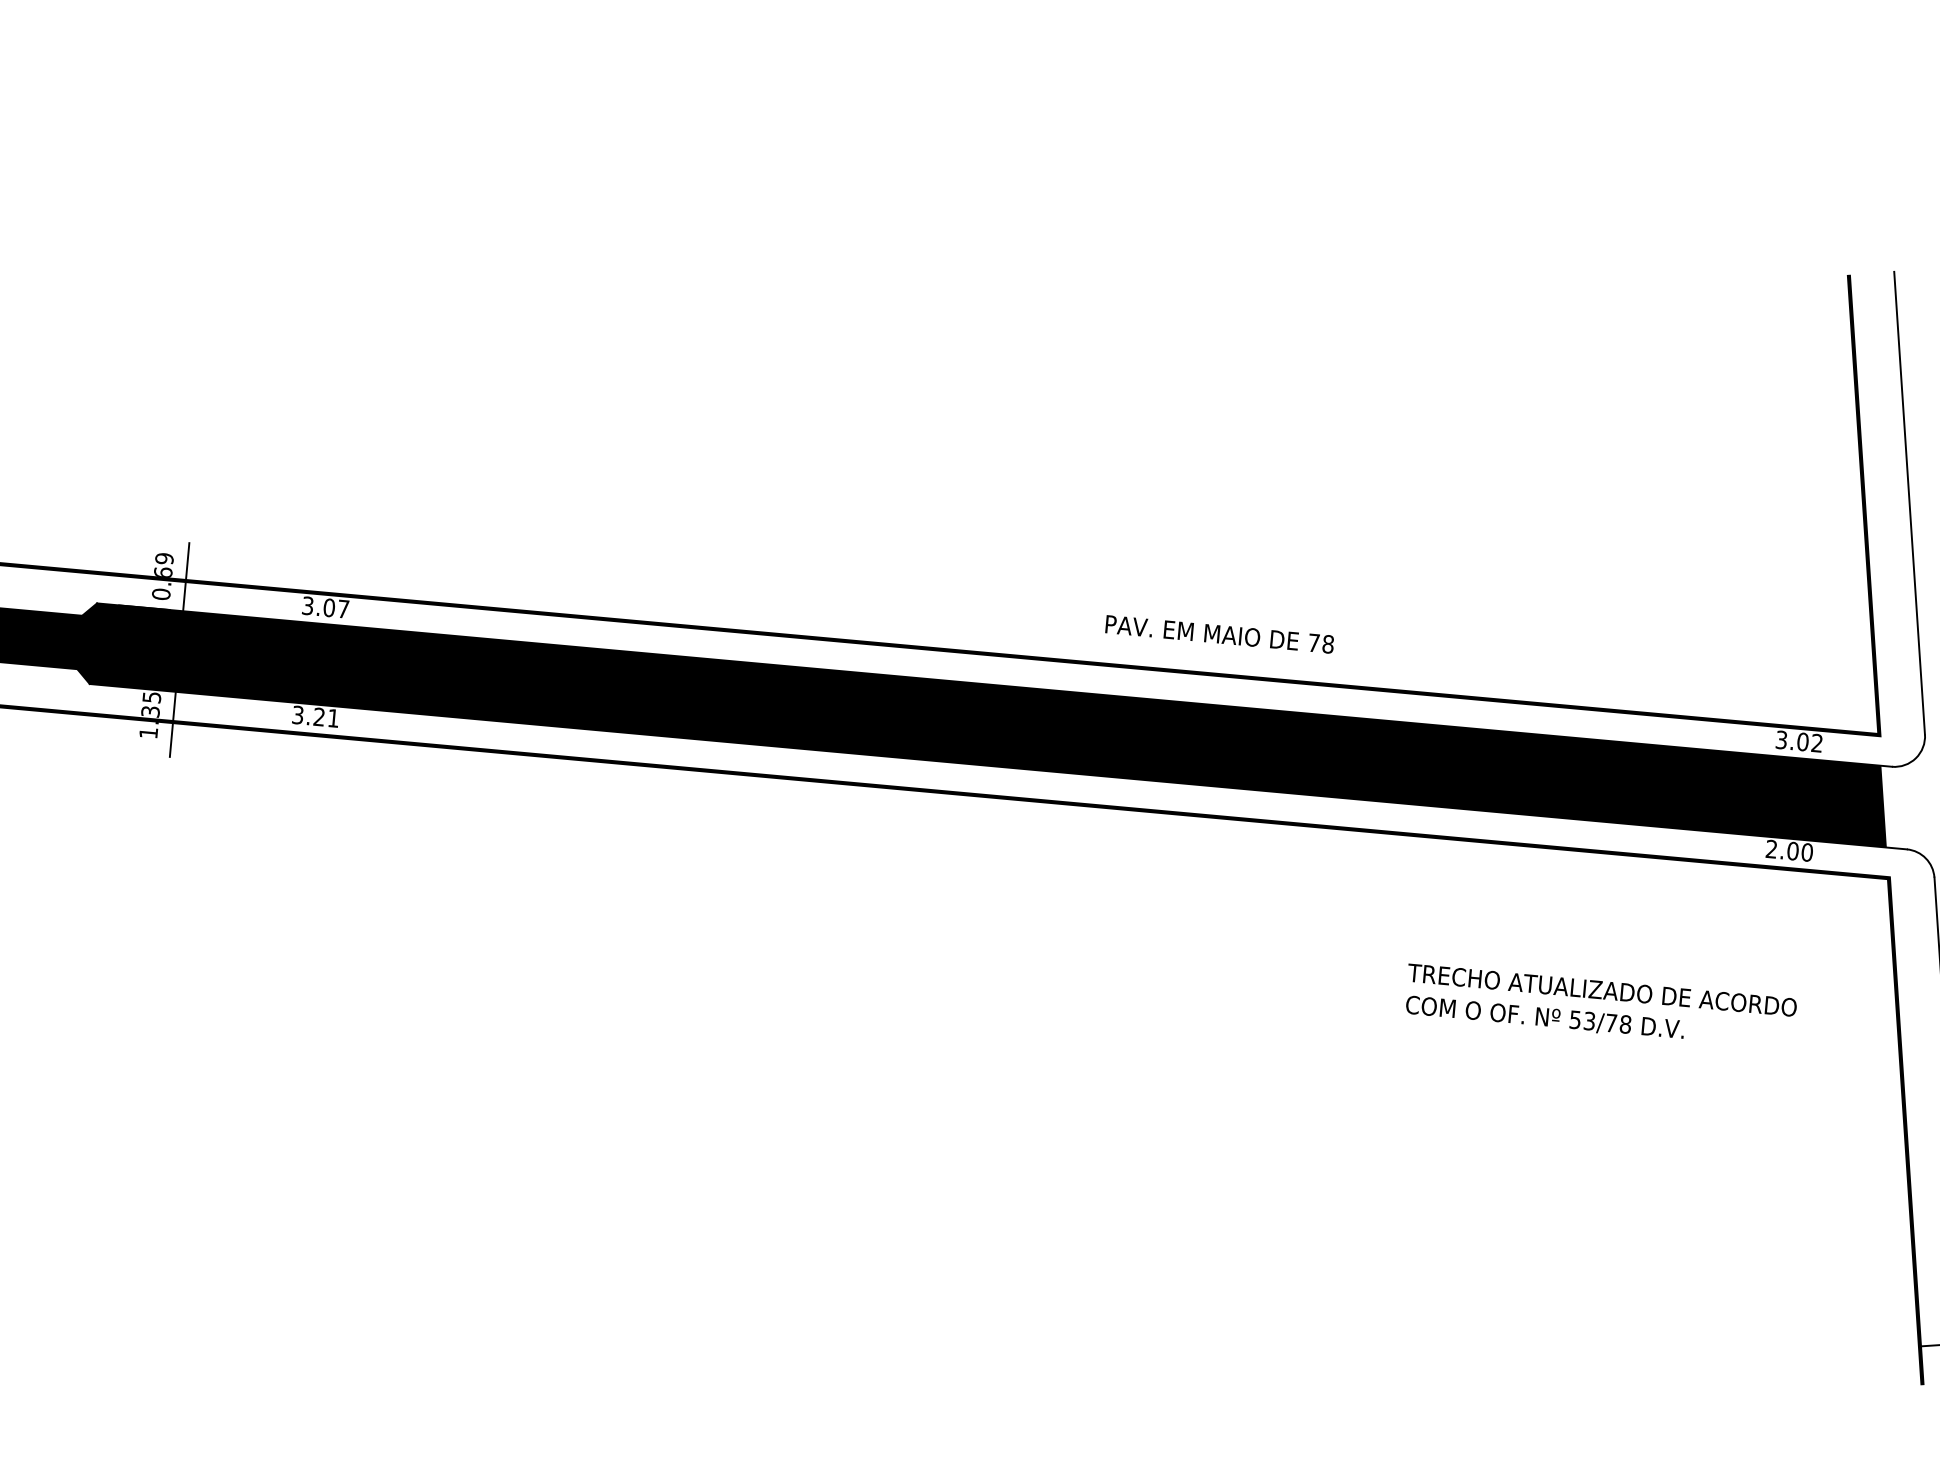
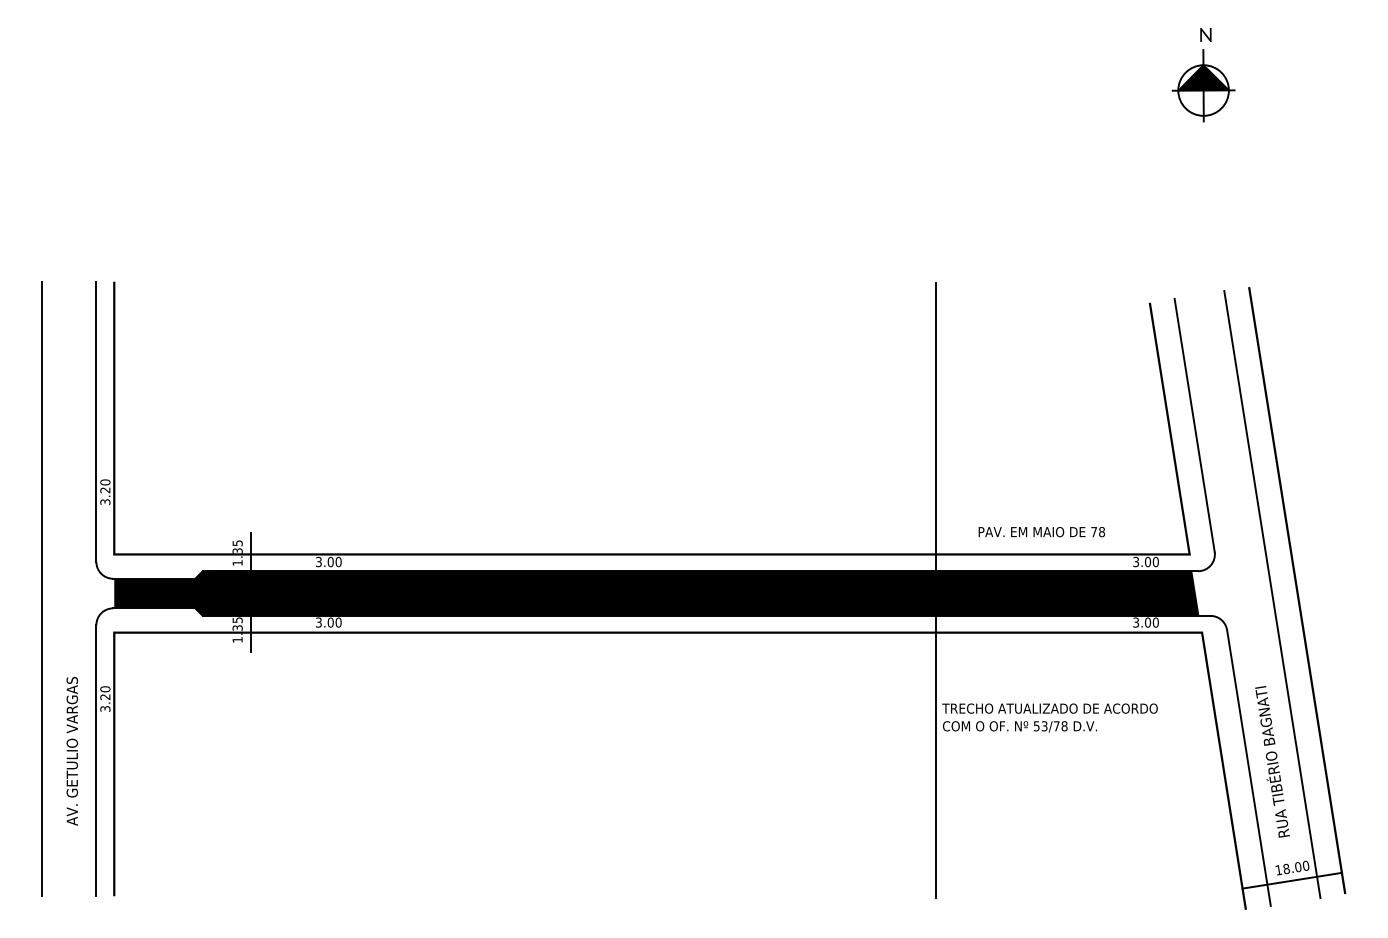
text: (162, 577) -> (237, 553), 0.69 -> 1.35
text: (343, 608) -> (338, 561), 3.07 -> 3.00
text: (1219, 635) -> (1041, 532), moved
text: (326, 717) -> (334, 622), 3.21 -> 3.00
text: (1816, 744) -> (1155, 562), 3.02 -> 3.00
line: (1415, 758) -> (935, 590), added
text: (1772, 849) -> (1136, 622), 2.00 -> 3.00

